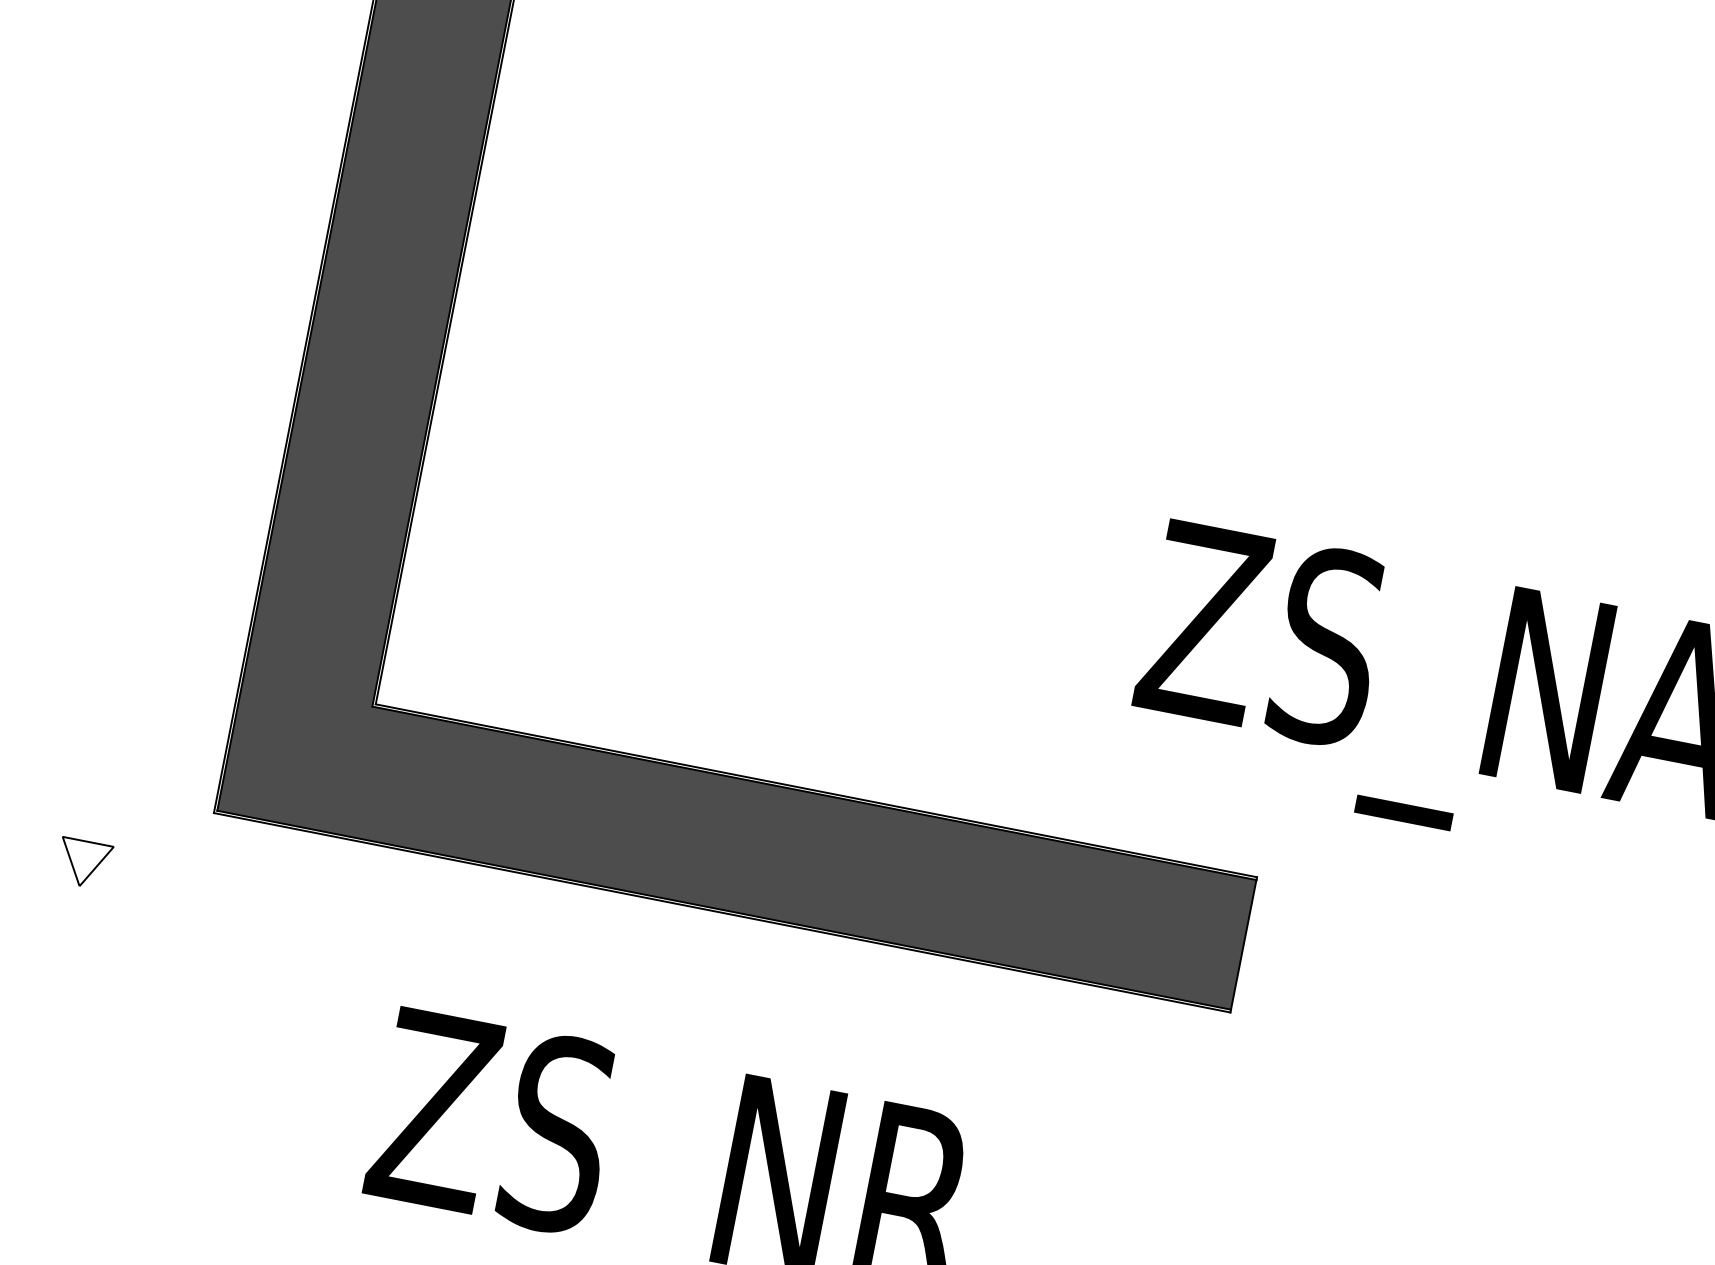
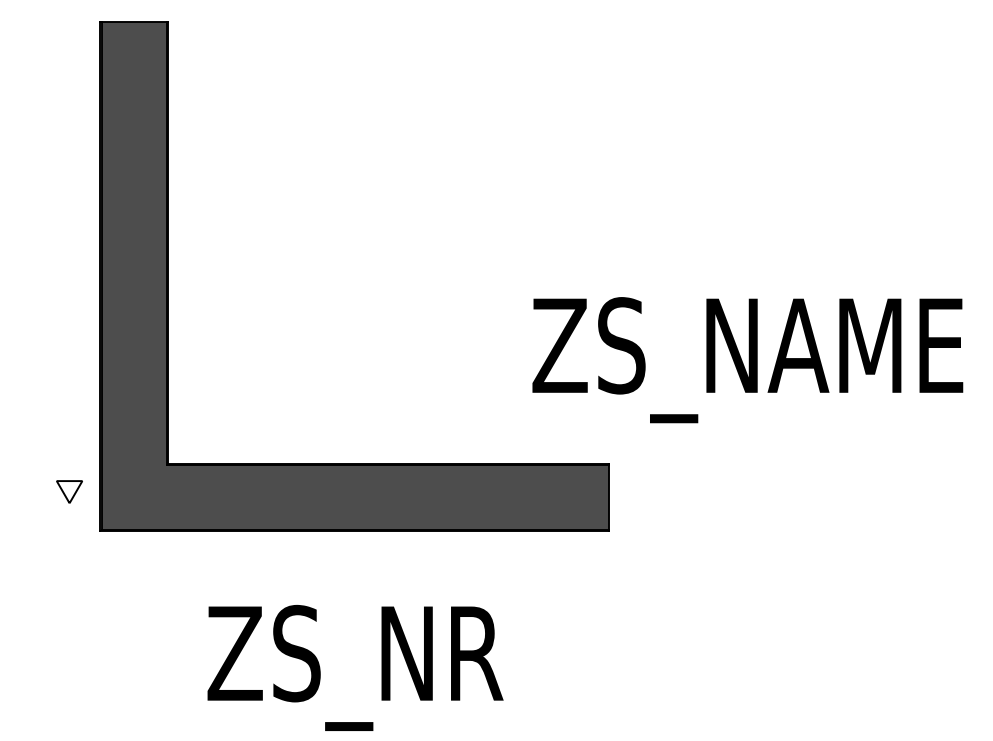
part: (84, 862) -> (69, 491), moved

